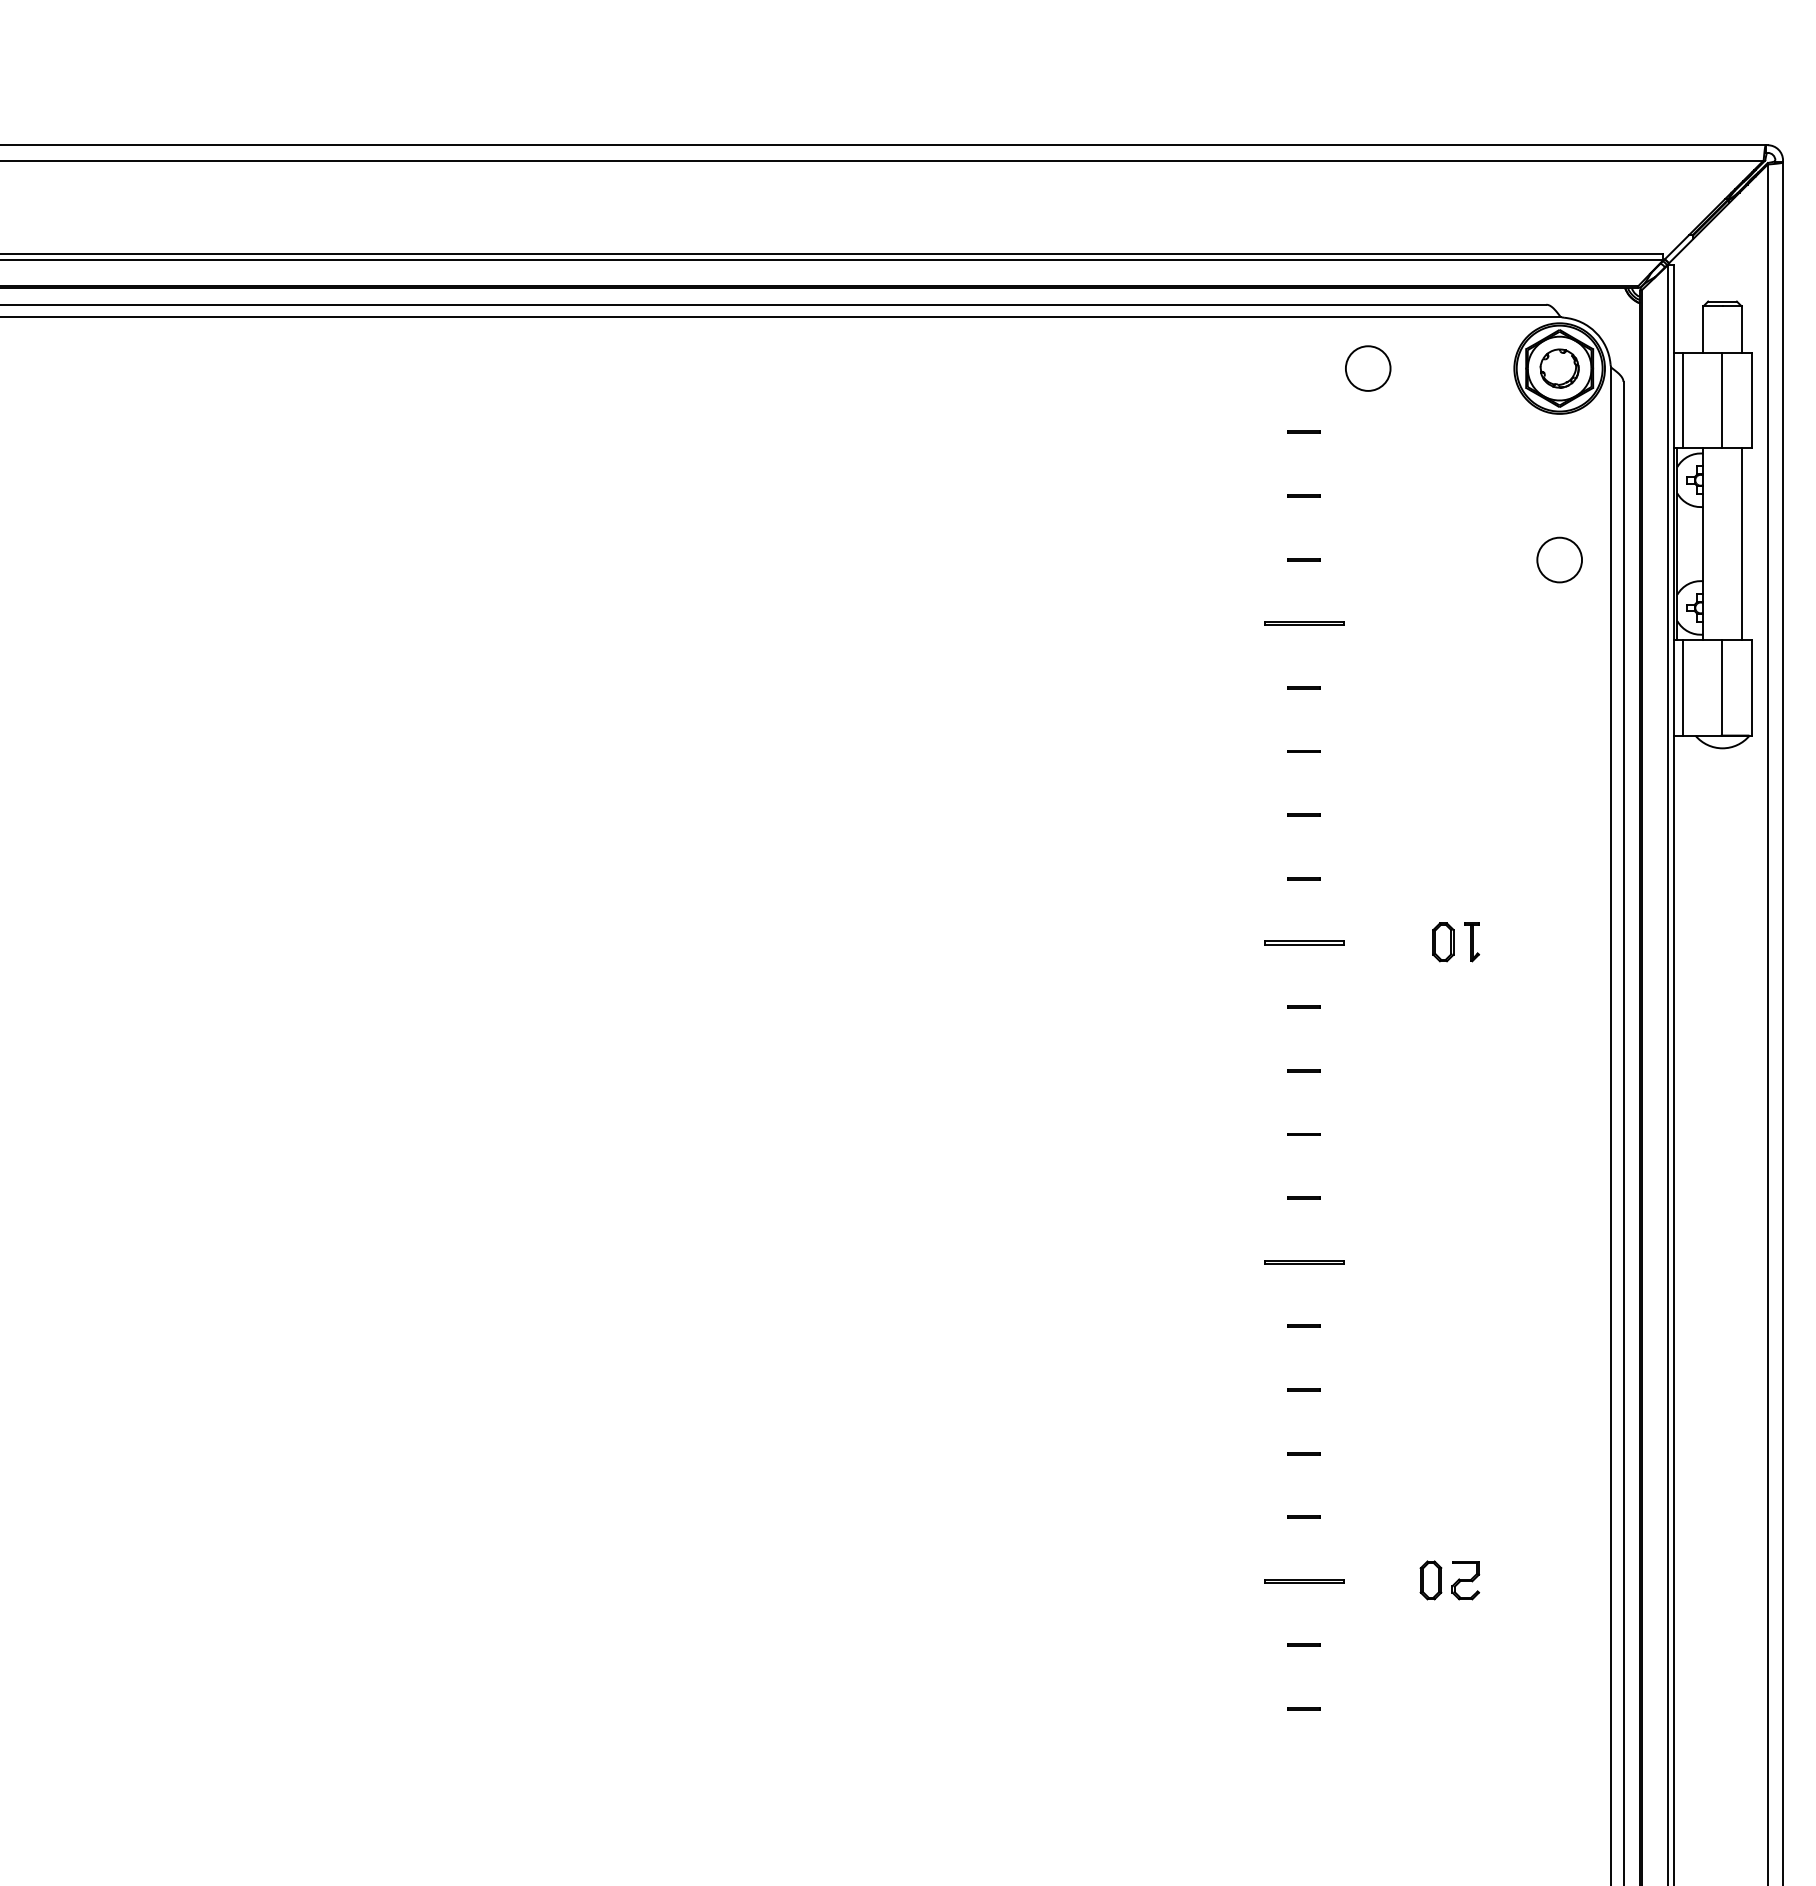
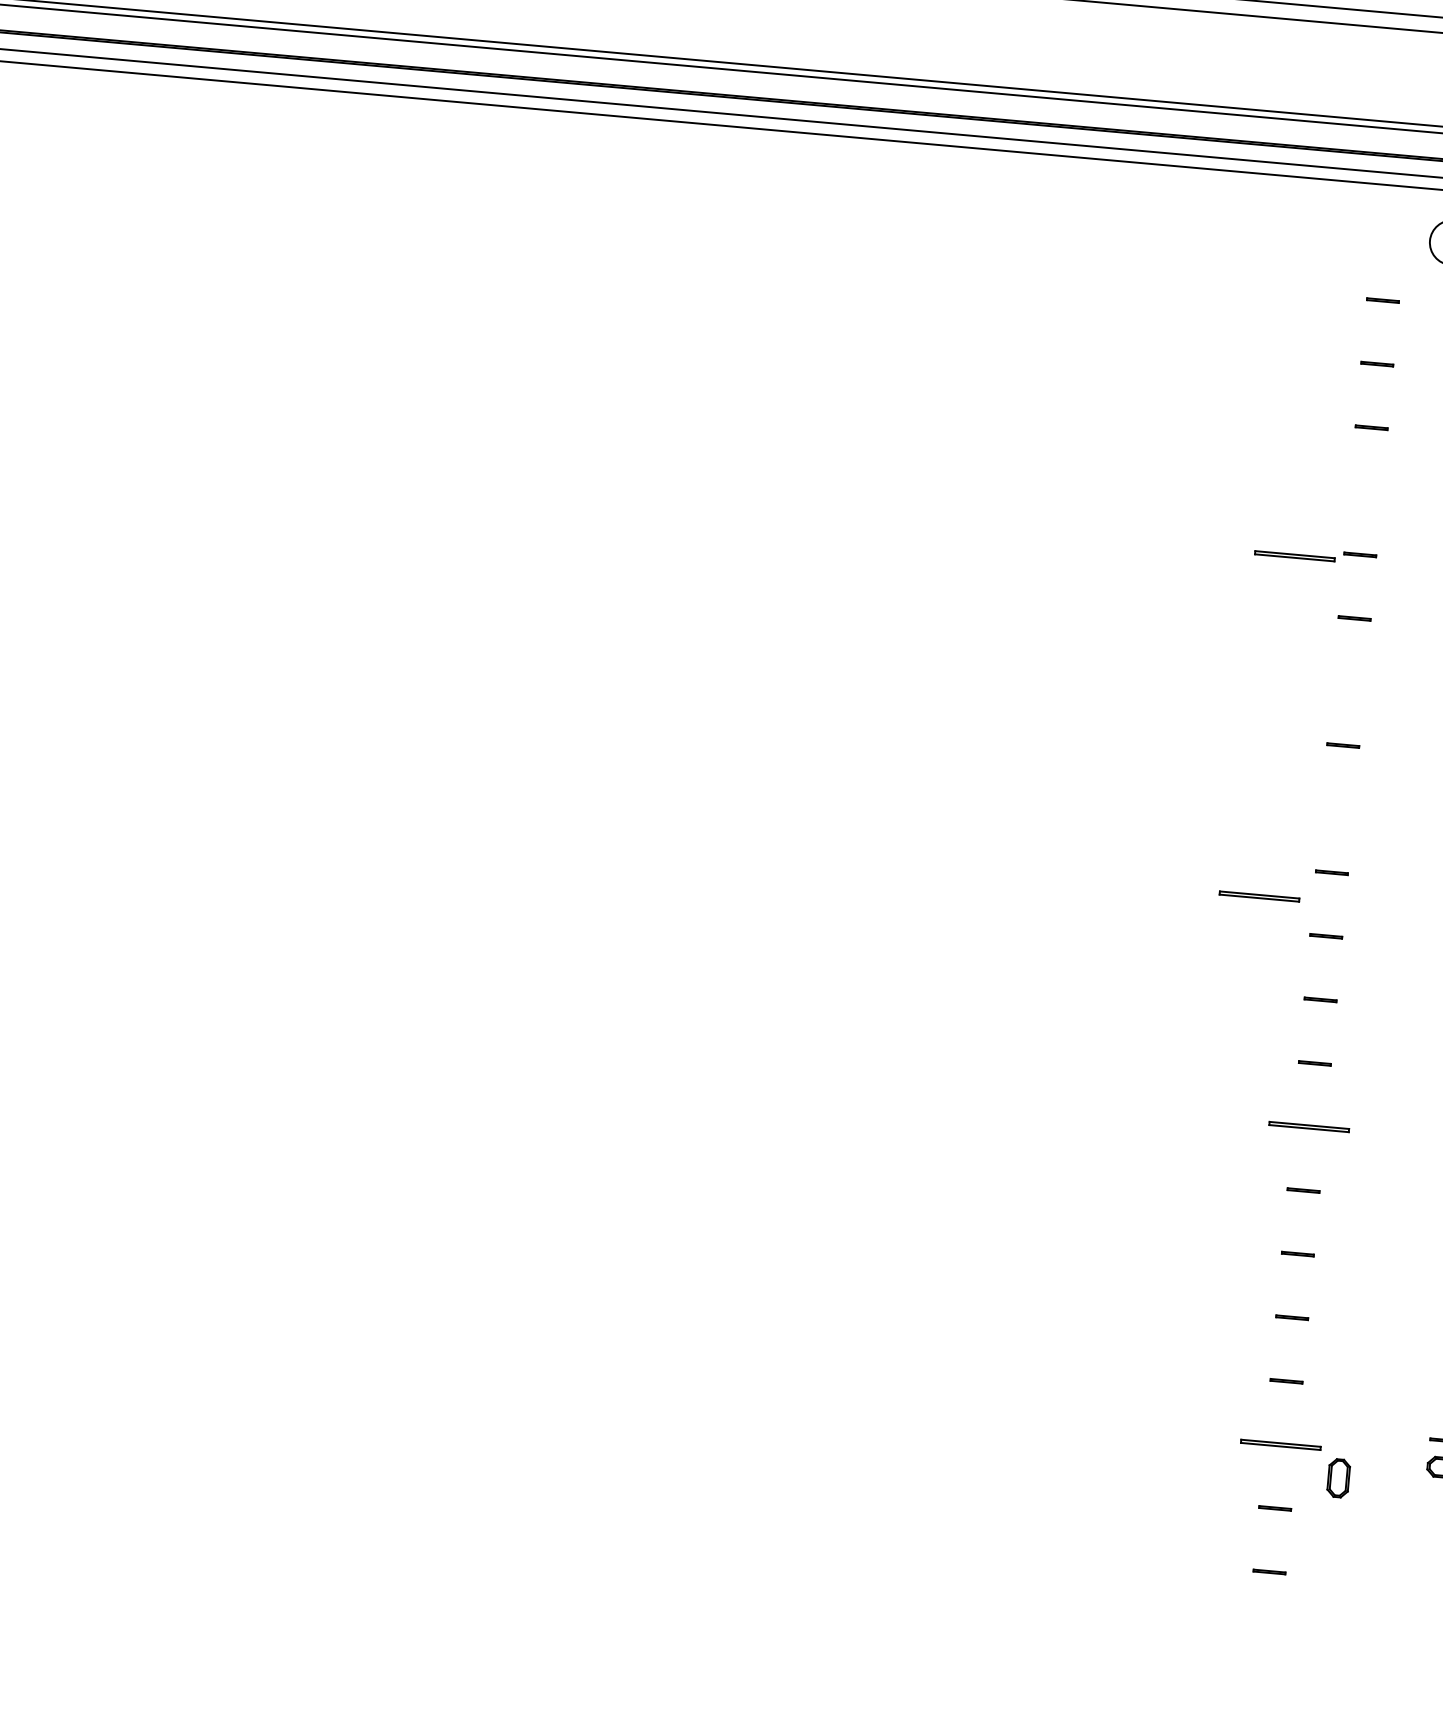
line: (1304, 622) -> (1295, 554), moved
line: (1303, 814) -> (1348, 681), removed
part: (1304, 942) -> (1259, 896), moved
part: (1430, 1580) -> (1338, 1478), moved

